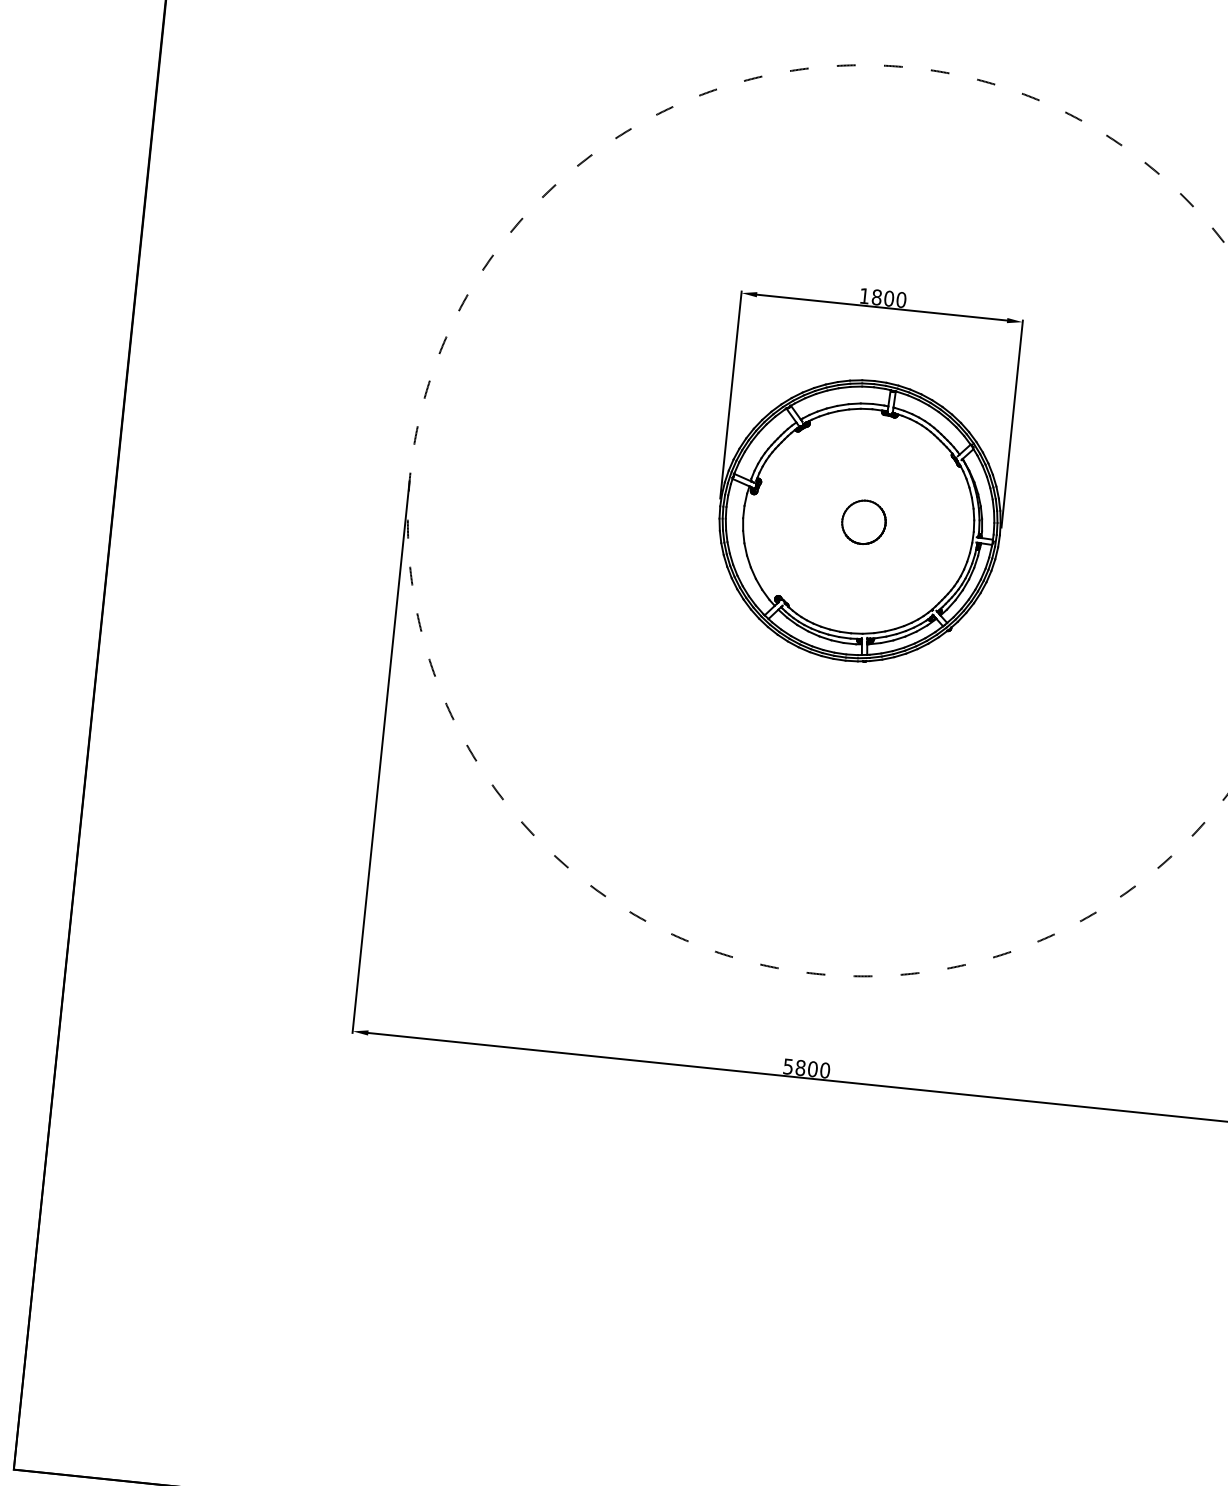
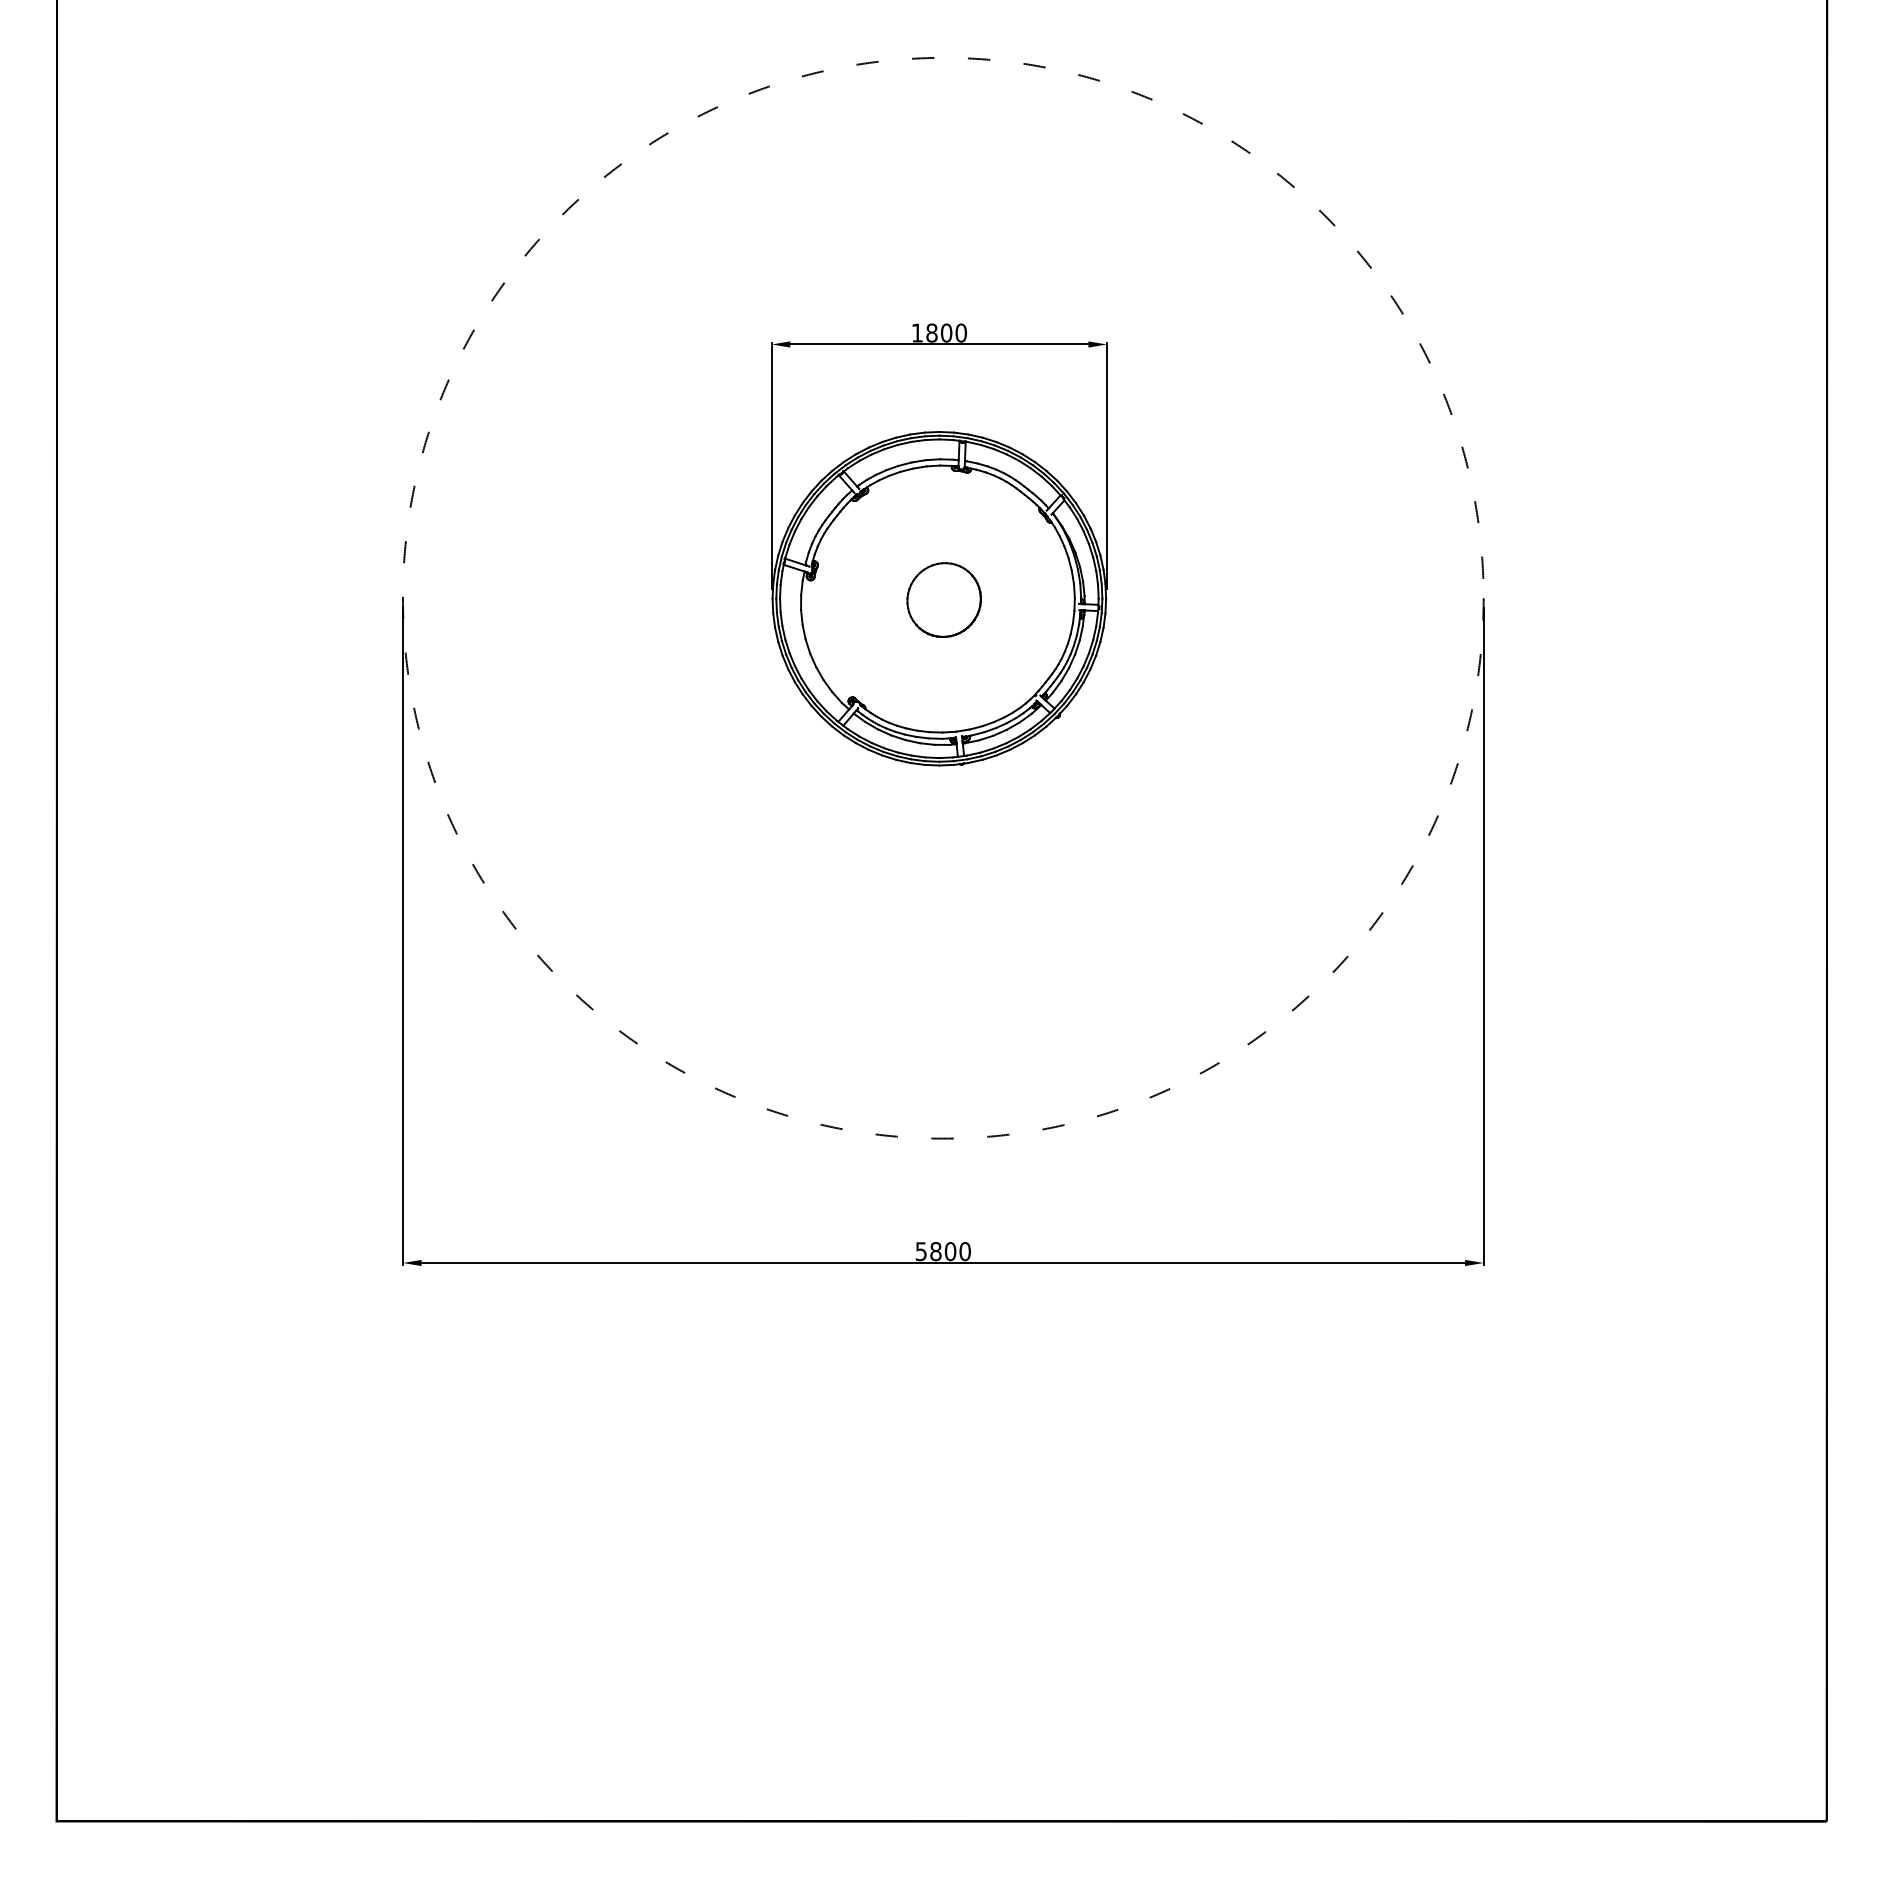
part: (863, 521) -> (943, 599), size x1.43

